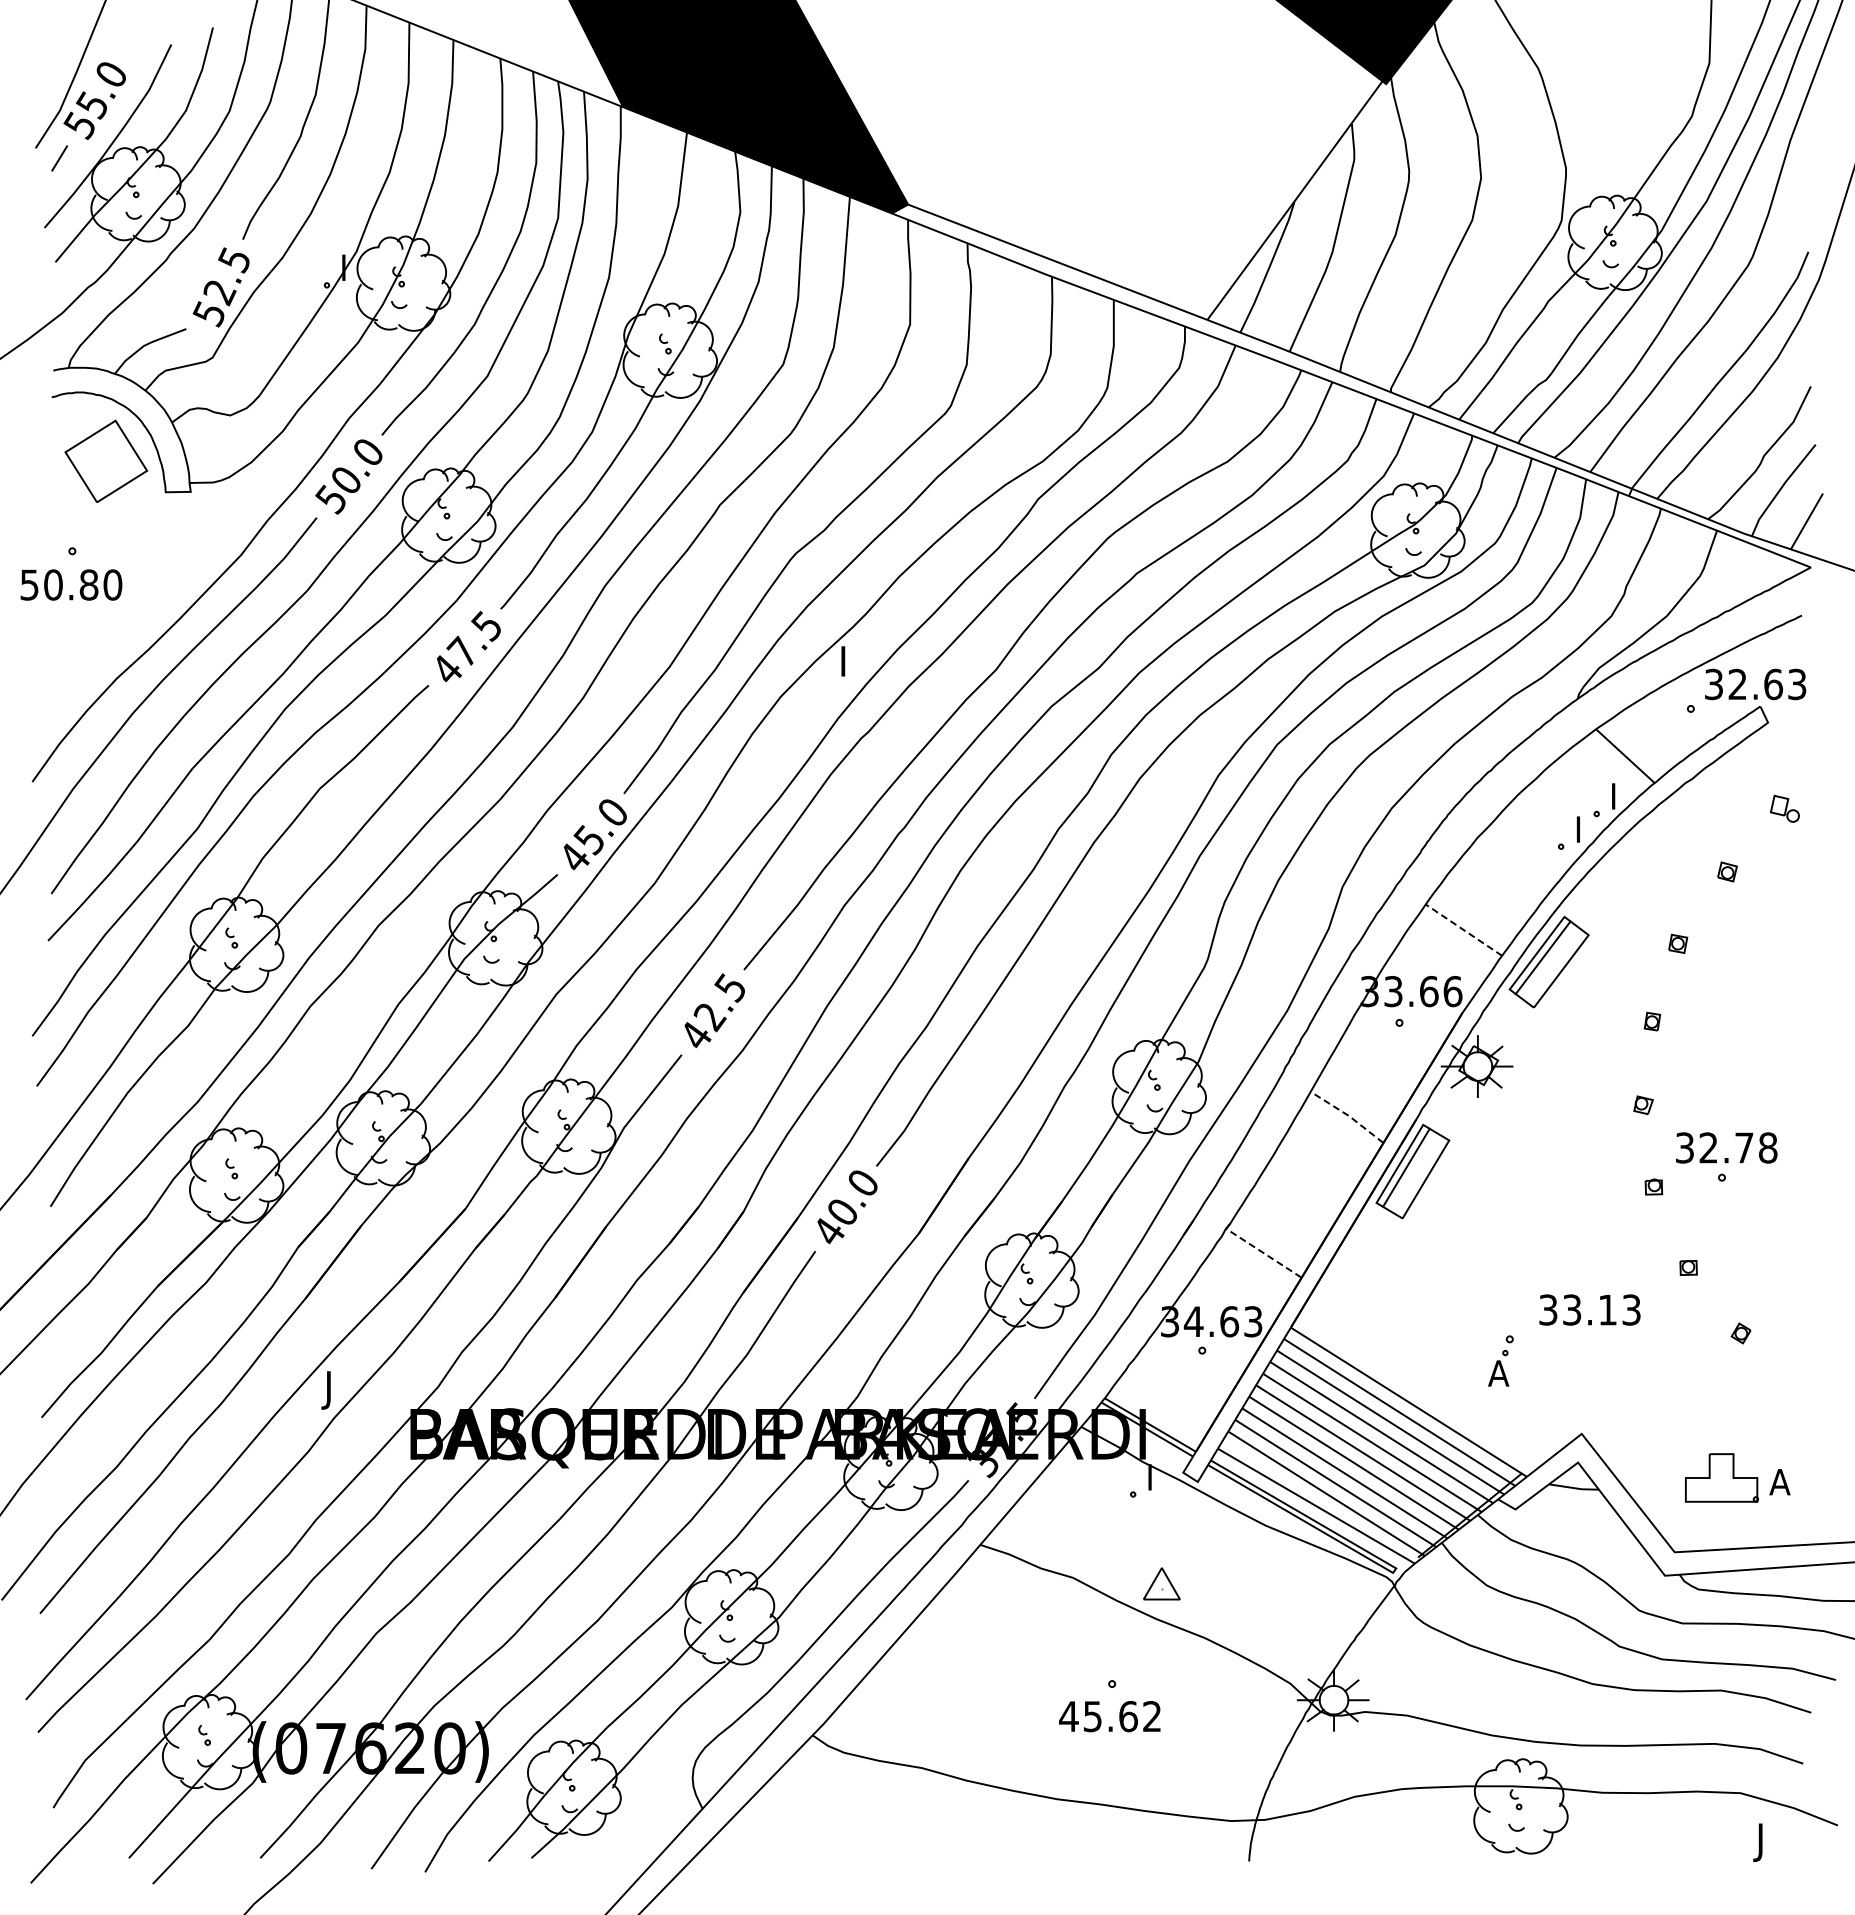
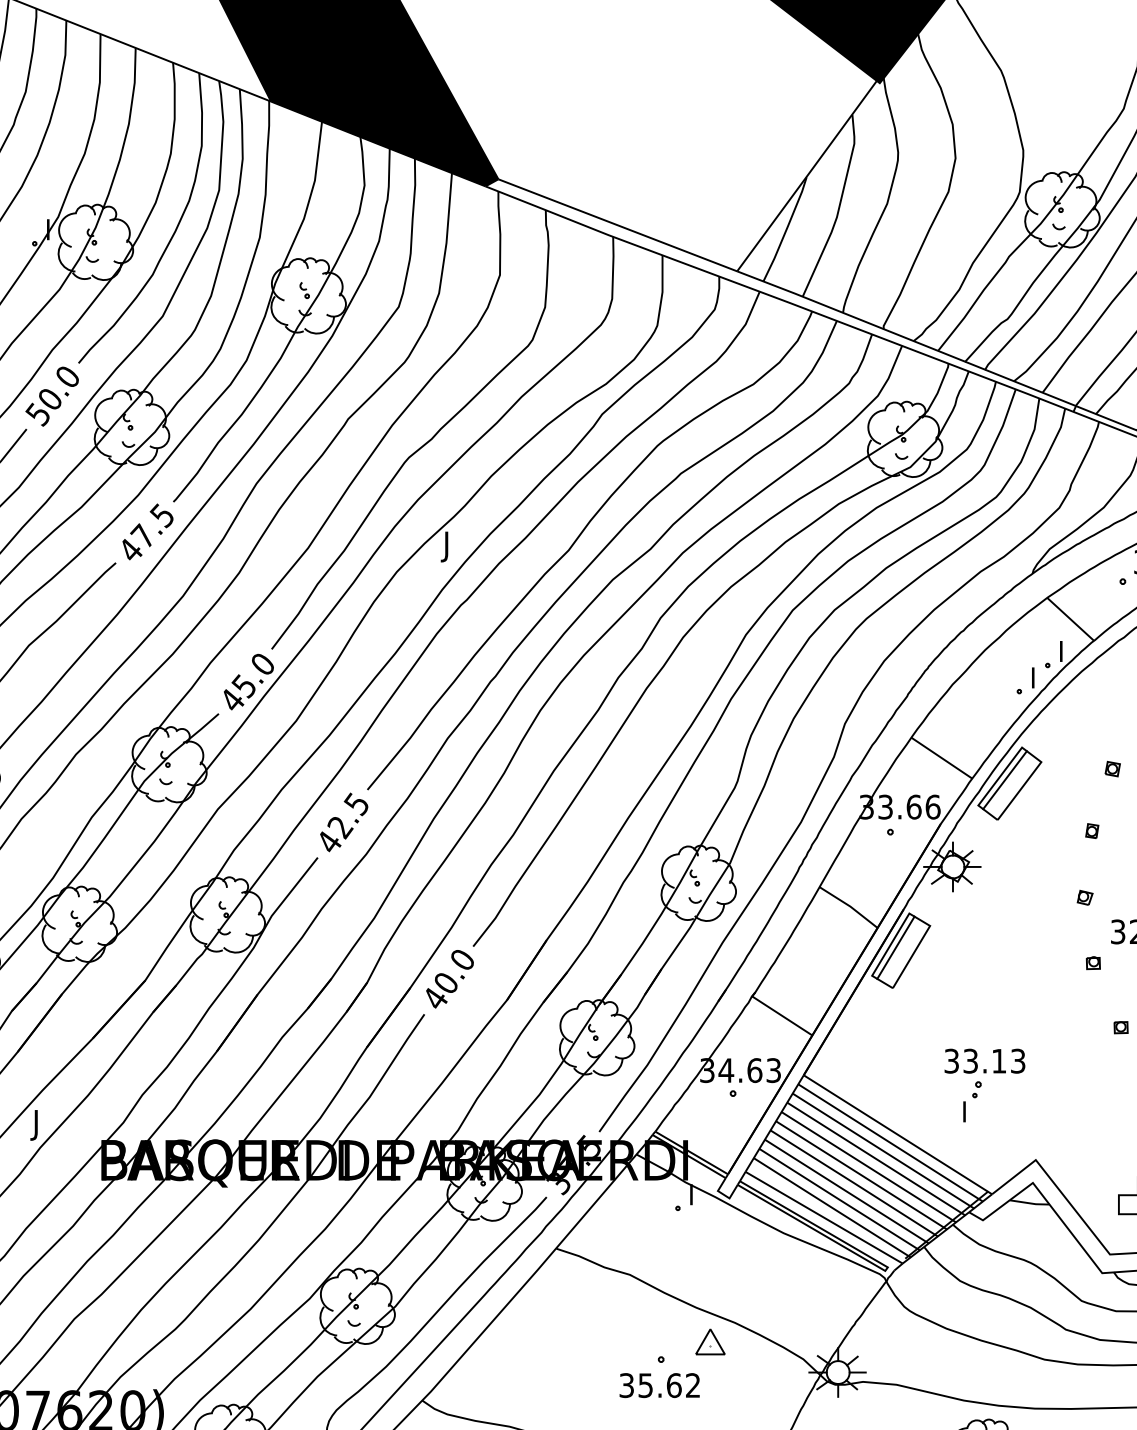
text: (839, 680) -> (443, 558), I -> J
line: (1463, 929) -> (941, 757), dashed -> solid
line: (1348, 1115) -> (849, 906), dashed -> solid
line: (1263, 1253) -> (781, 1016), dashed -> solid
text: (1589, 1309) -> (984, 1060), moved
text: (1498, 1373) -> (969, 1111), A -> I
part: (1161, 1583) -> (710, 1341), moved
text: (1068, 1716) -> (626, 1385), 45.62 -> 35.62

